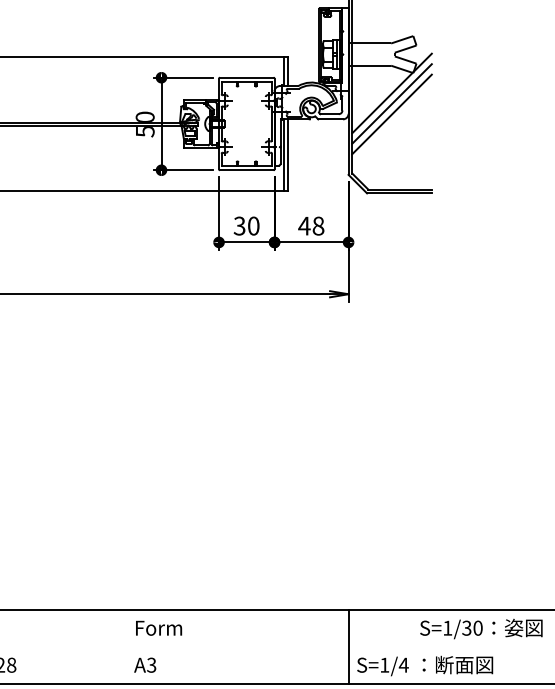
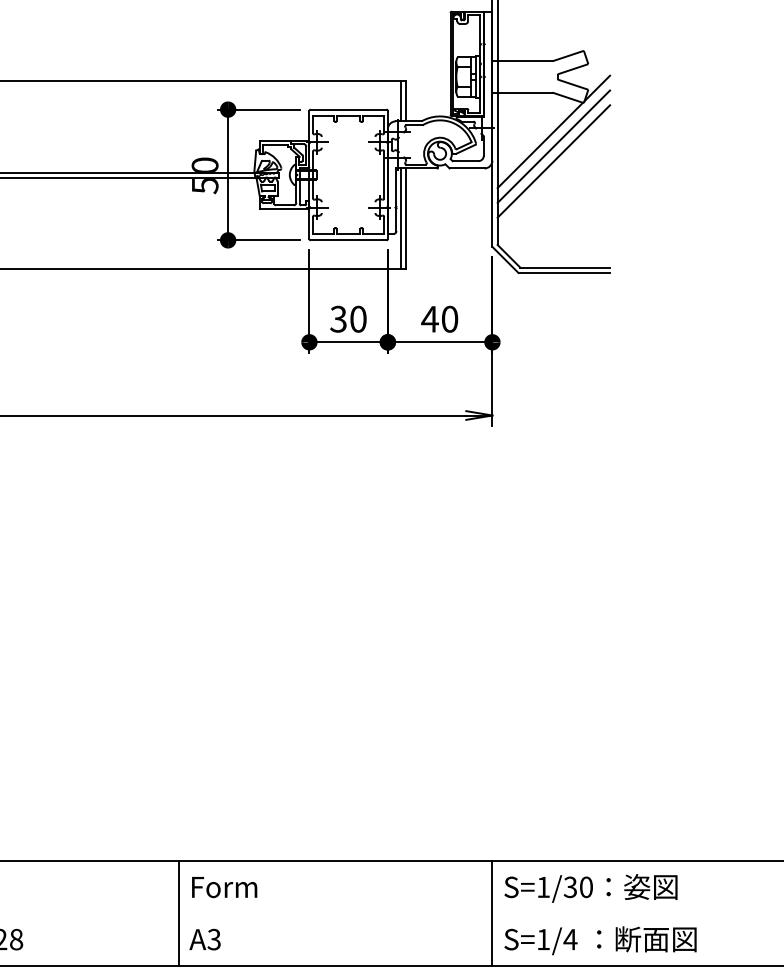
text: (318, 226) -> (449, 319), 48 -> 40
text: (481, 628) -> (591, 887), moved
line: (126, 646) -> (178, 913), added

